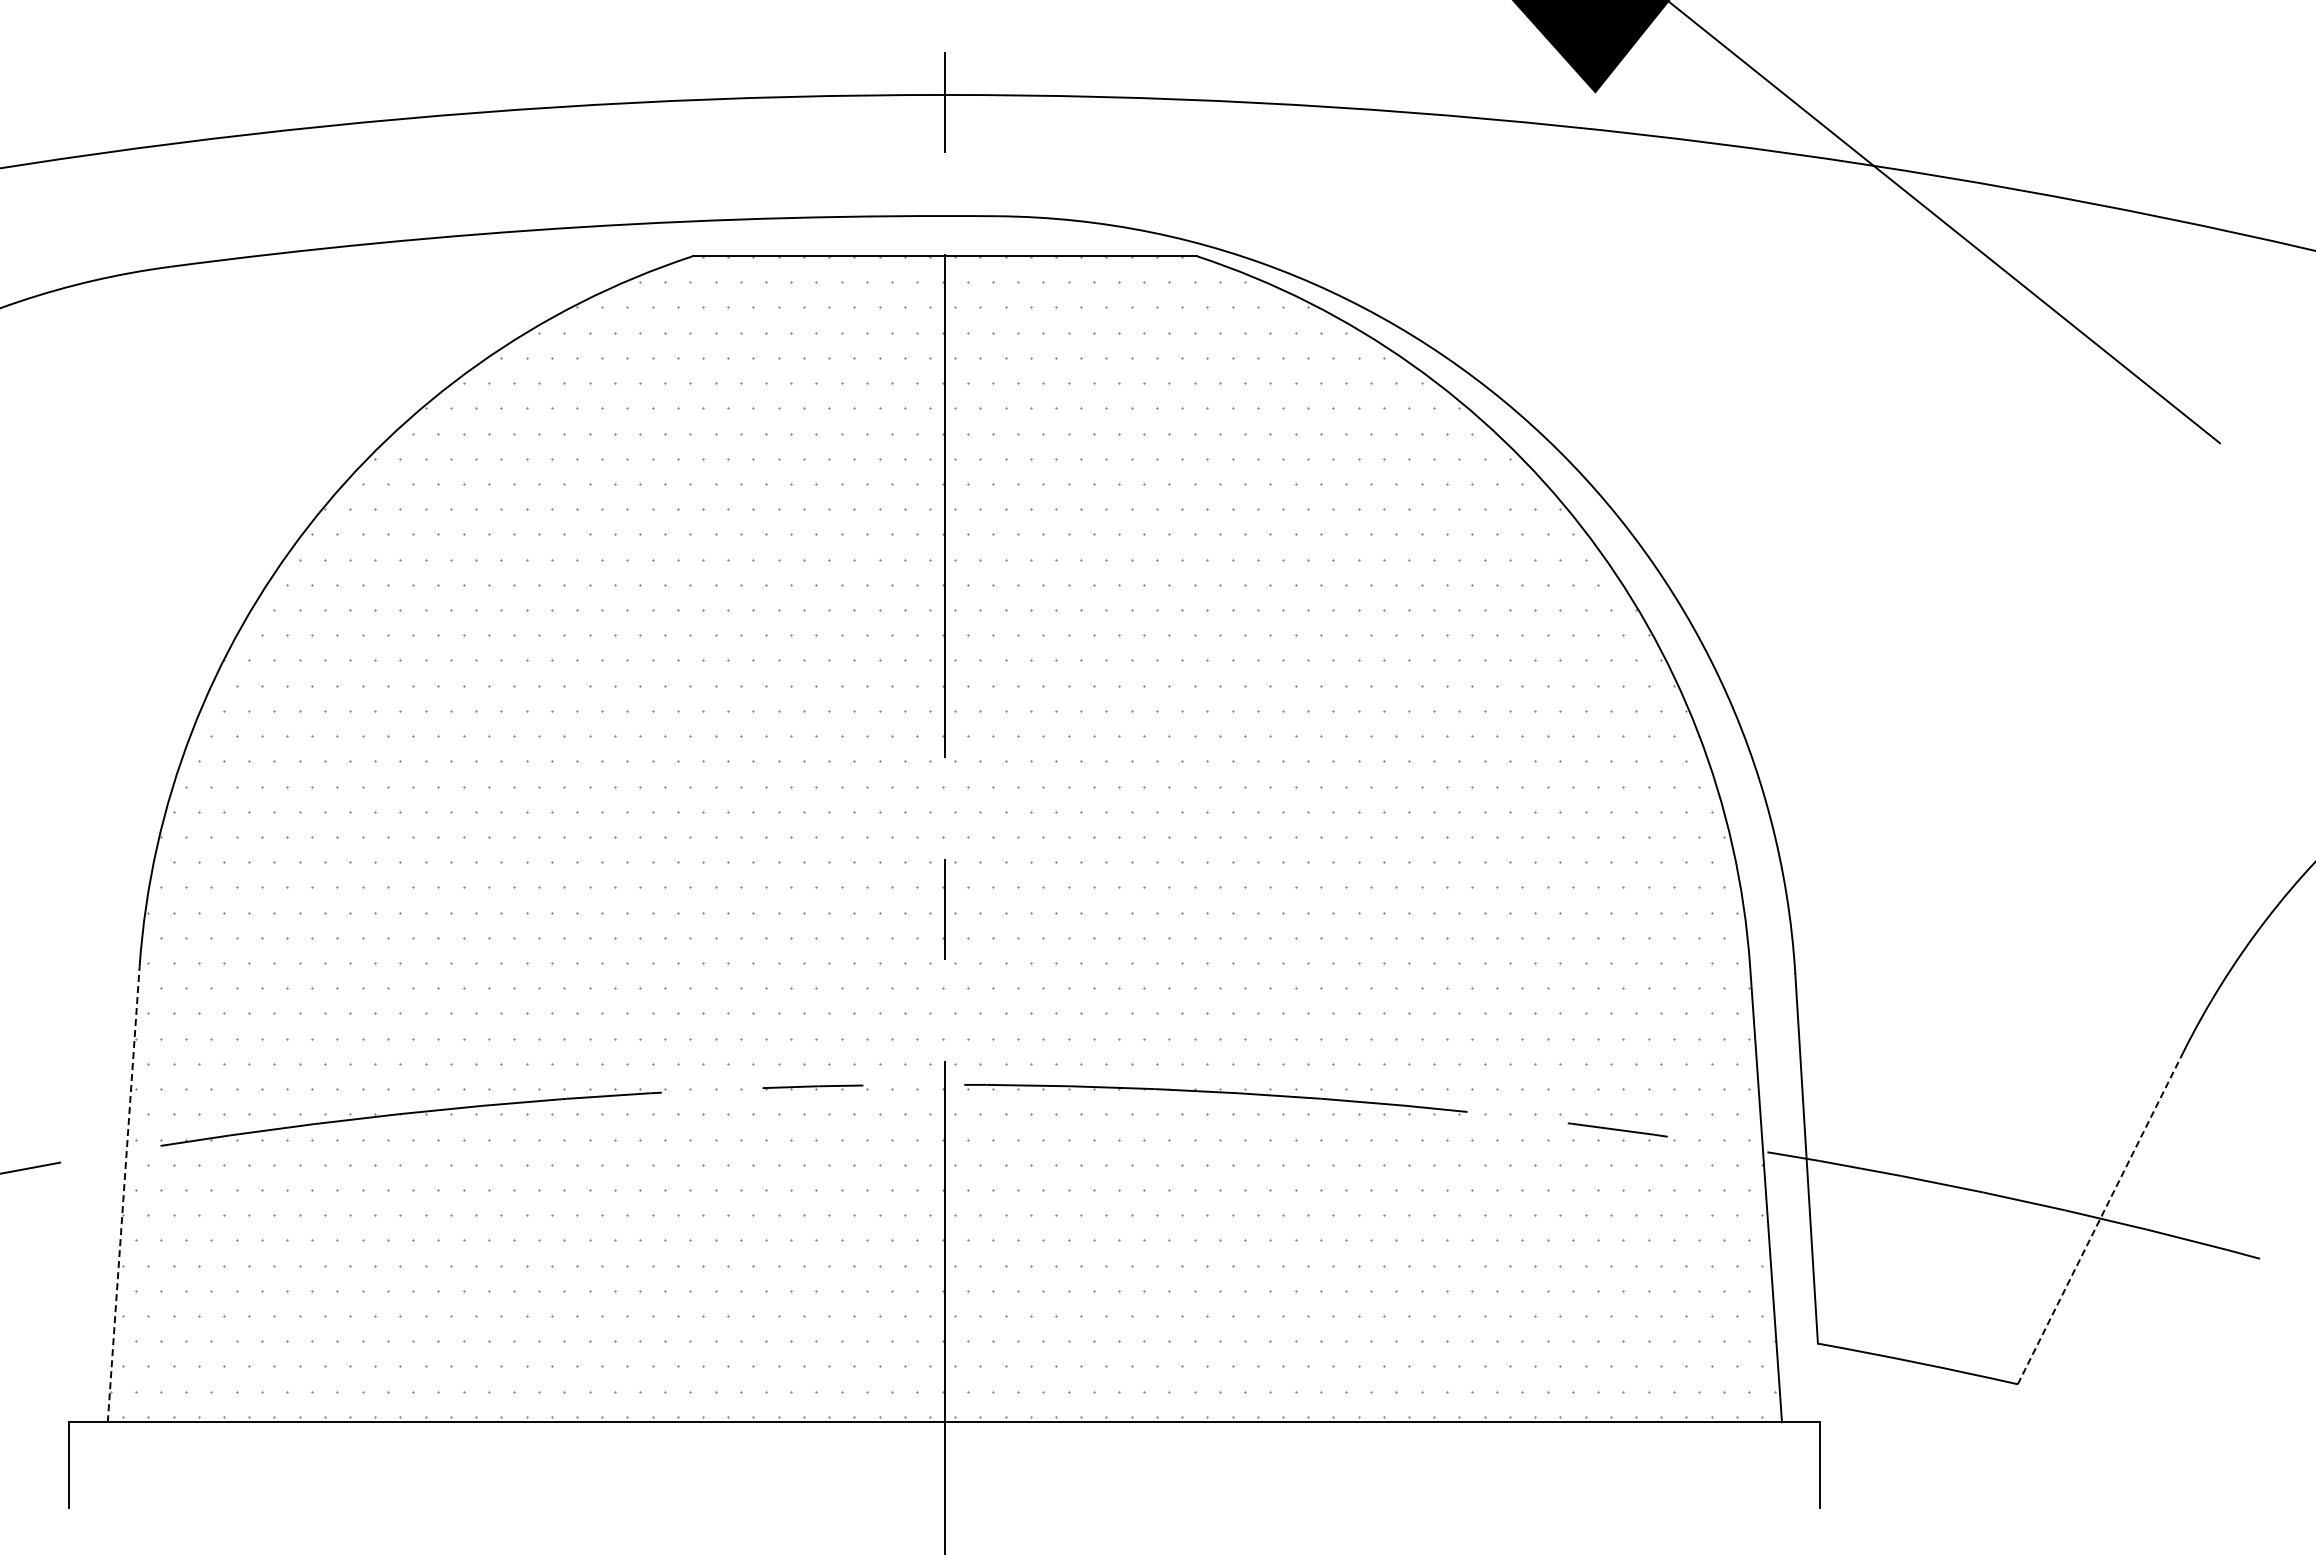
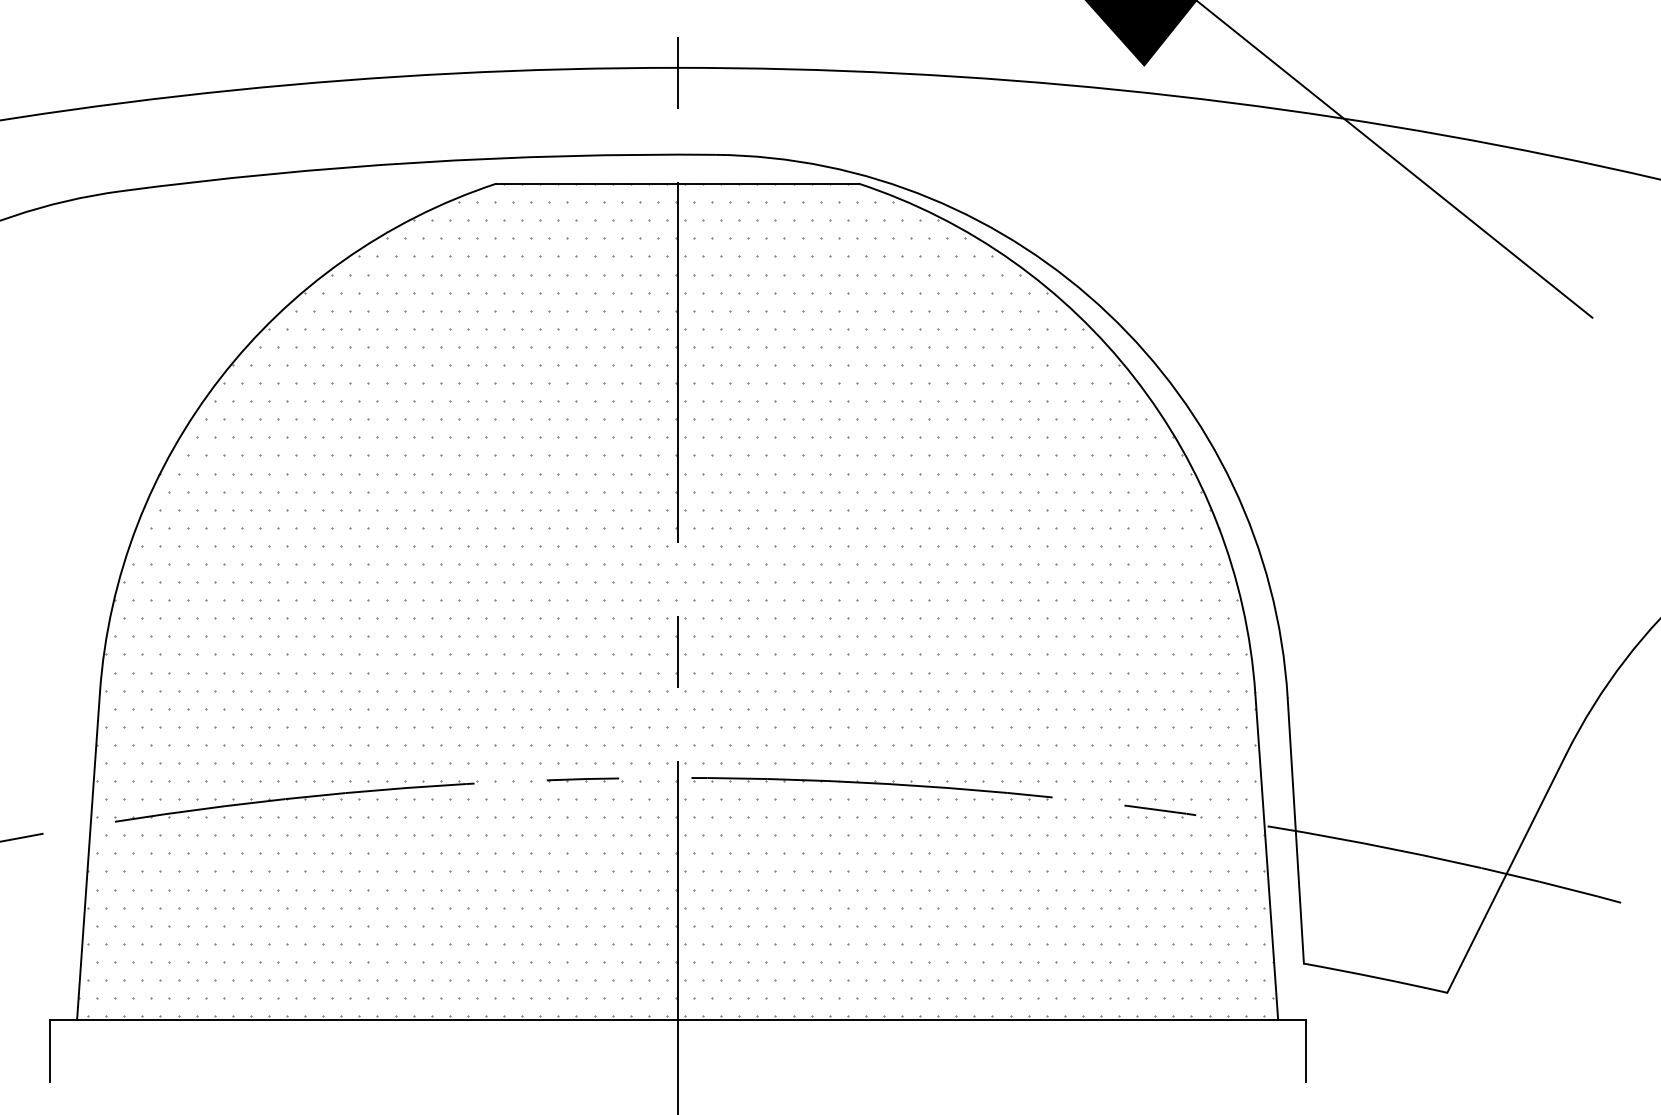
line: (123, 1193) -> (88, 855), dashed -> solid
line: (2100, 1218) -> (1506, 873), dashed -> solid

